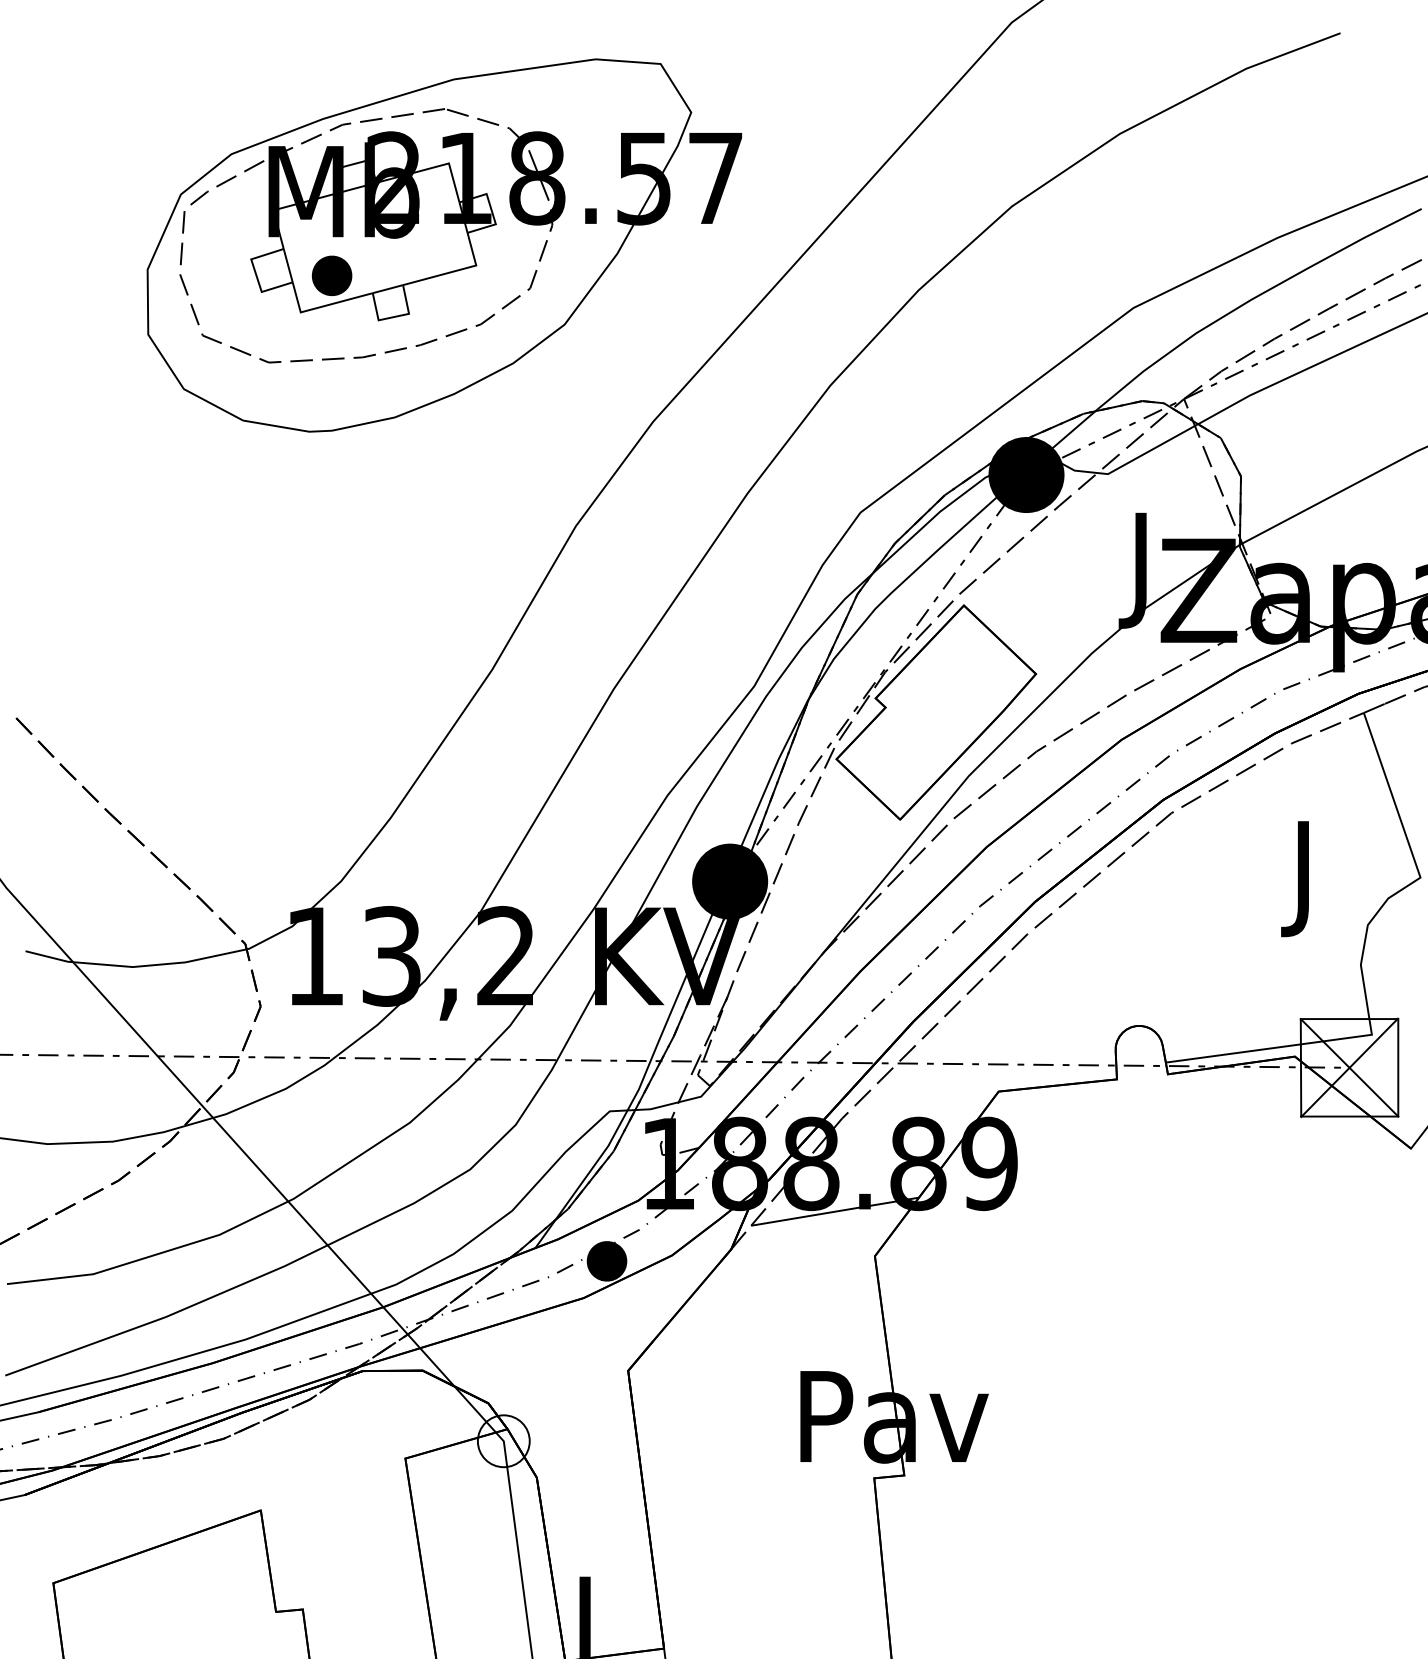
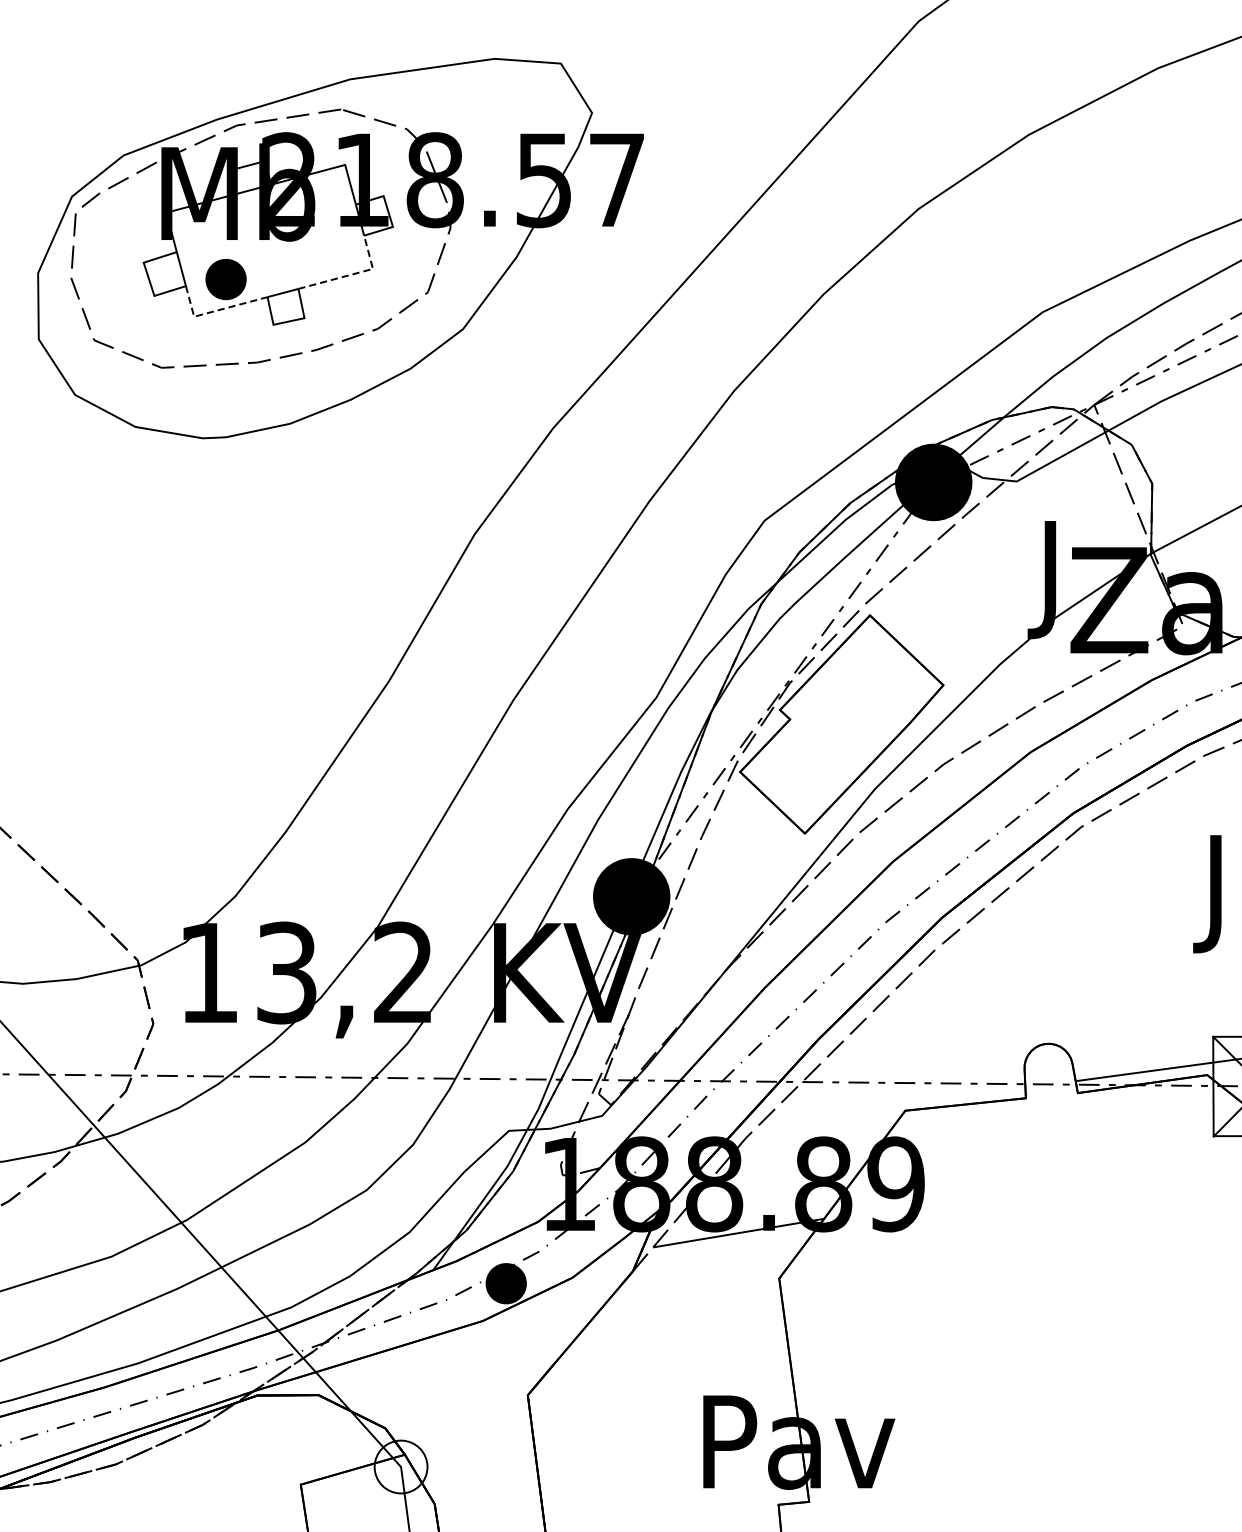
line: (457, 270) -> (353, 274), solid -> dashed
line: (320, 307) -> (214, 311), solid -> dashed

